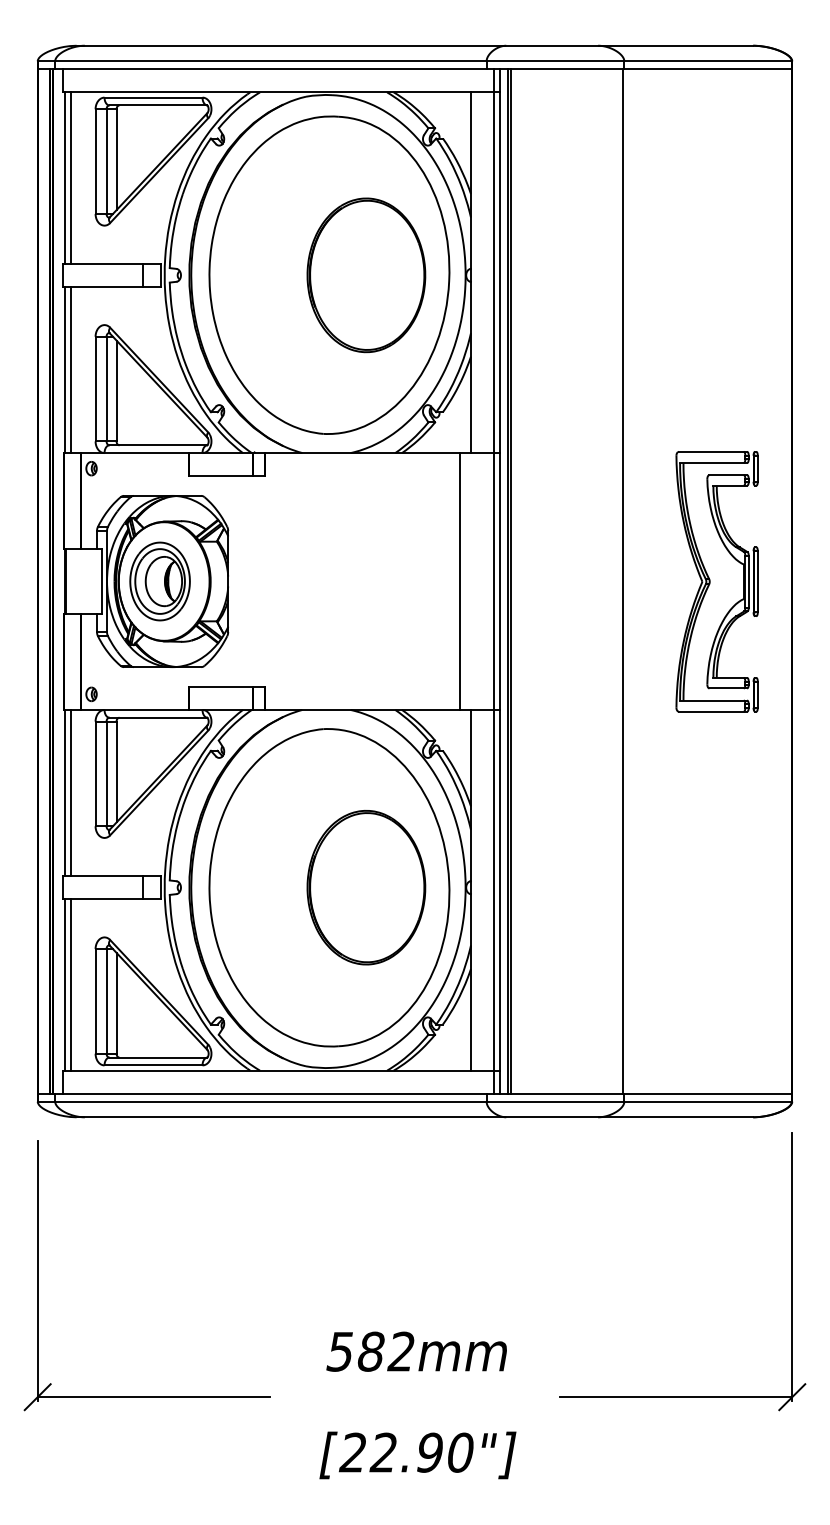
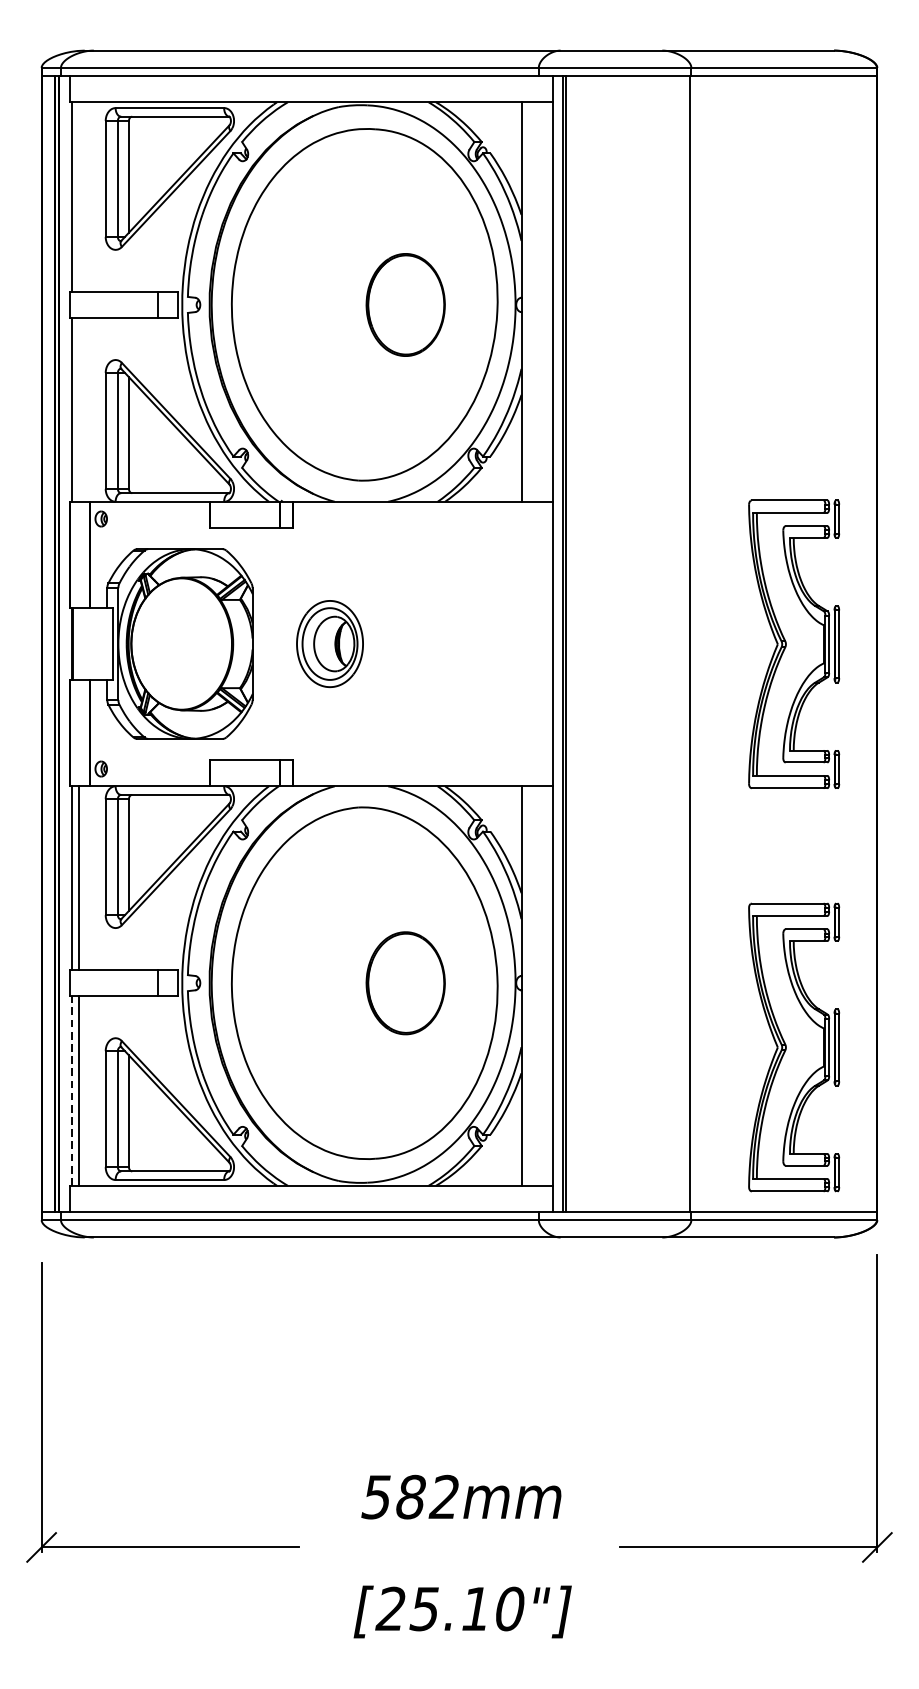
line: (71, 177) -> (79, 196), removed
part: (366, 275) -> (405, 305), size x0.6
line: (71, 370) -> (79, 410), removed
part: (159, 581) -> (329, 644), moved
line: (459, 581) -> (508, 644), removed
line: (493, 581) -> (546, 644), removed
part: (366, 887) -> (405, 982), size x0.6
part: (716, 945) -> (793, 1047), added
line: (64, 984) -> (71, 1090), solid -> dashed
text: (405, 1452) -> (448, 1608), [22.90"] -> [25.10"]

